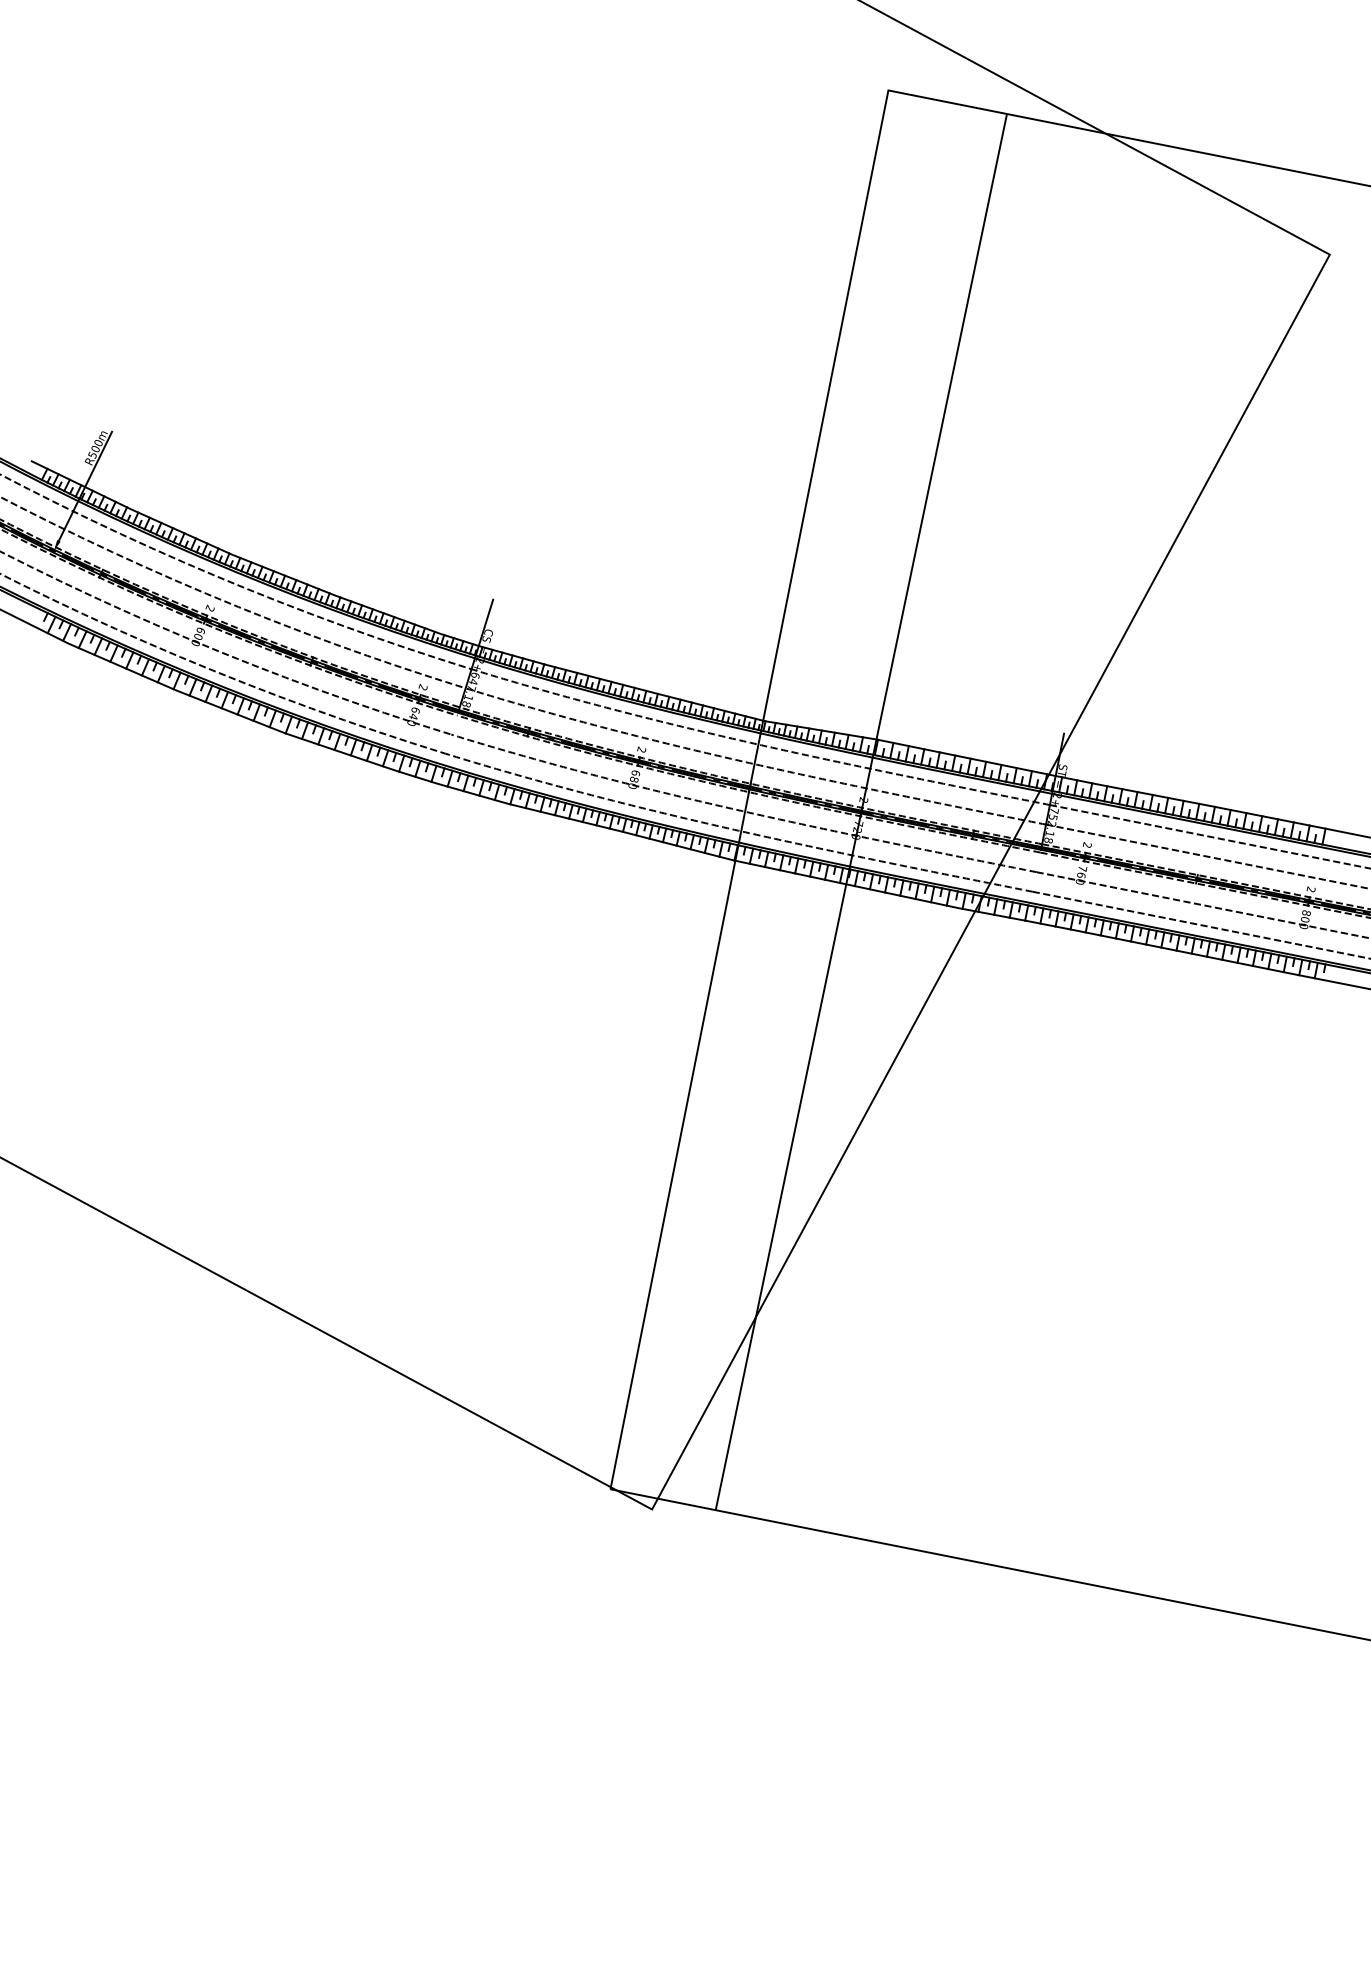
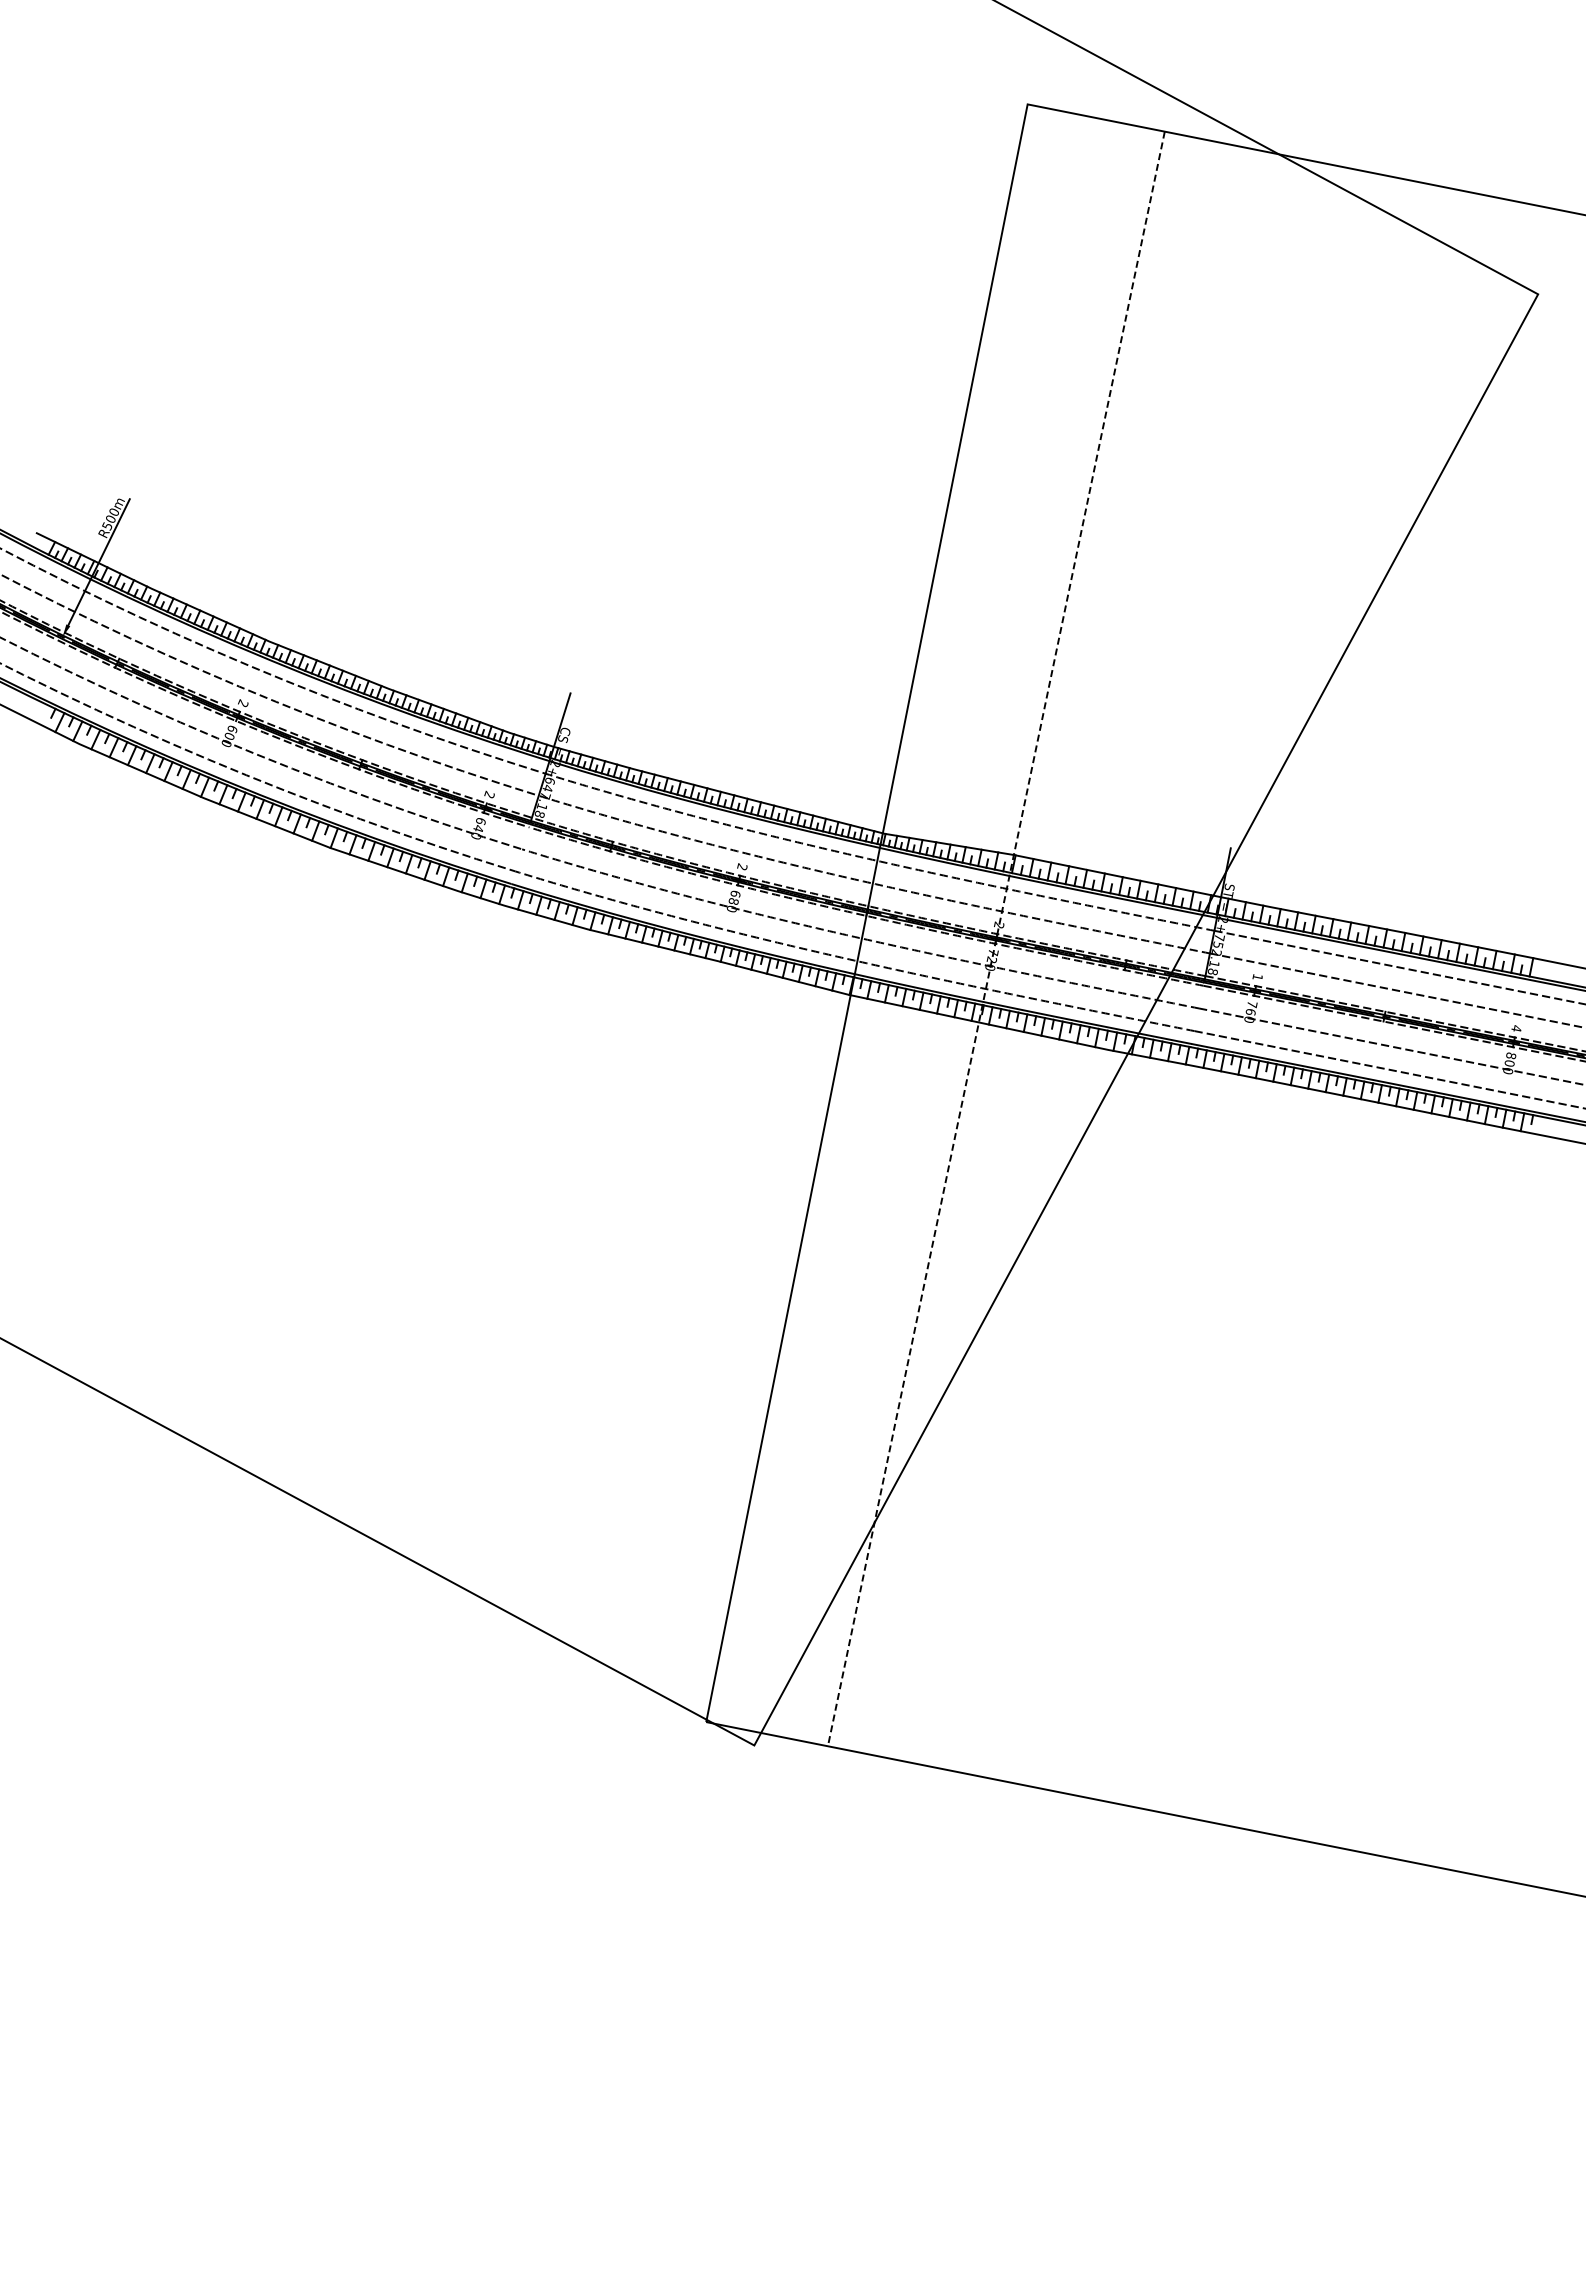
line: (861, 811) -> (996, 938), solid -> dashed
text: (1087, 844) -> (1257, 976), 2 -> 1
text: (1311, 889) -> (1516, 1028), 2 -> 4

